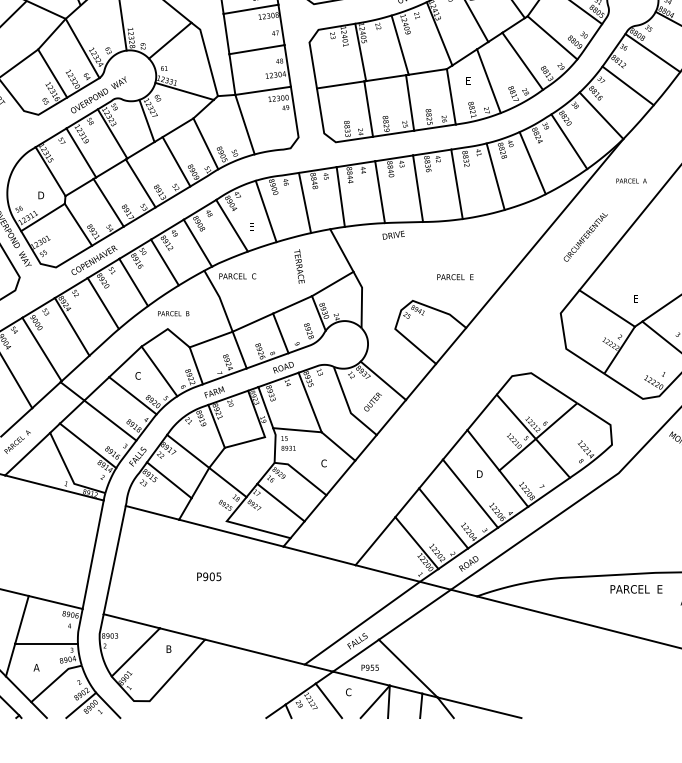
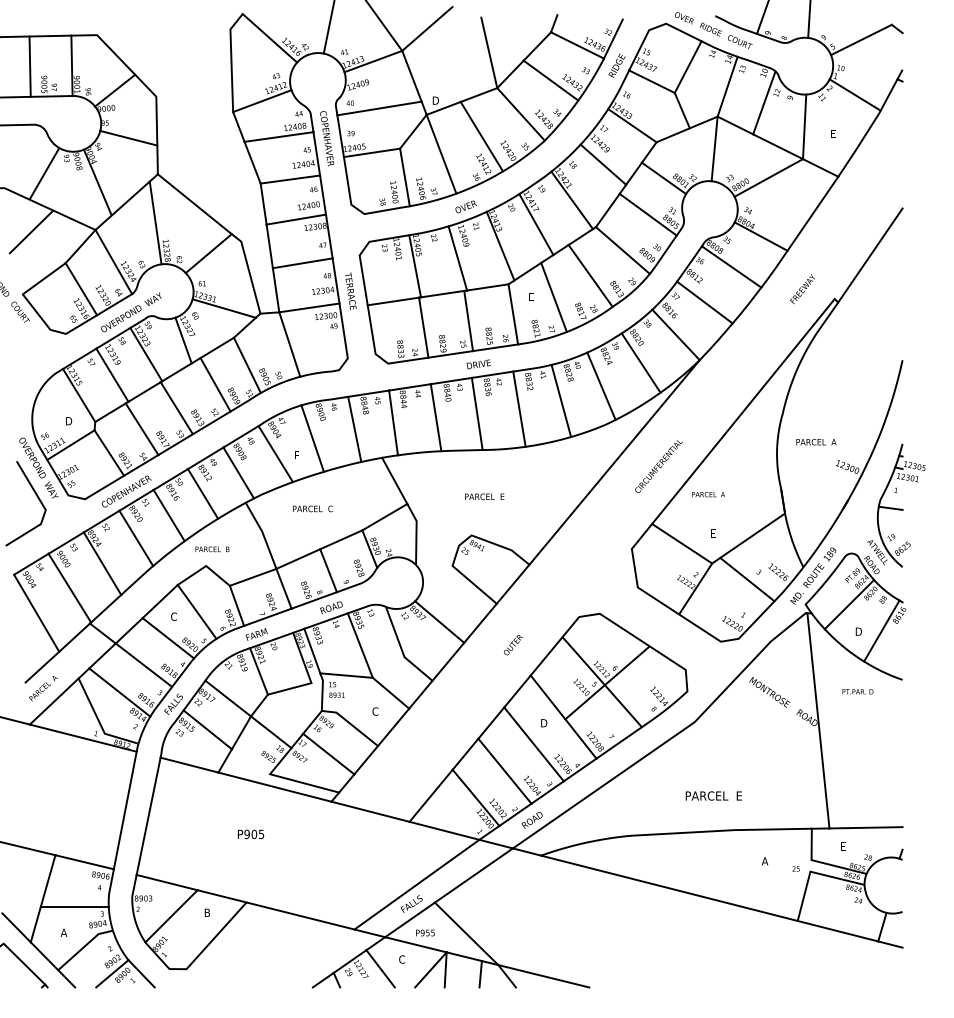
text: (631, 180) -> (708, 494), moved
text: (393, 235) -> (478, 364), moved
text: (299, 266) -> (350, 291), moved
text: (237, 275) -> (312, 508), moved
text: (455, 276) -> (484, 496), moved
text: (373, 402) -> (513, 645), moved
text: (636, 588) -> (713, 795), moved

